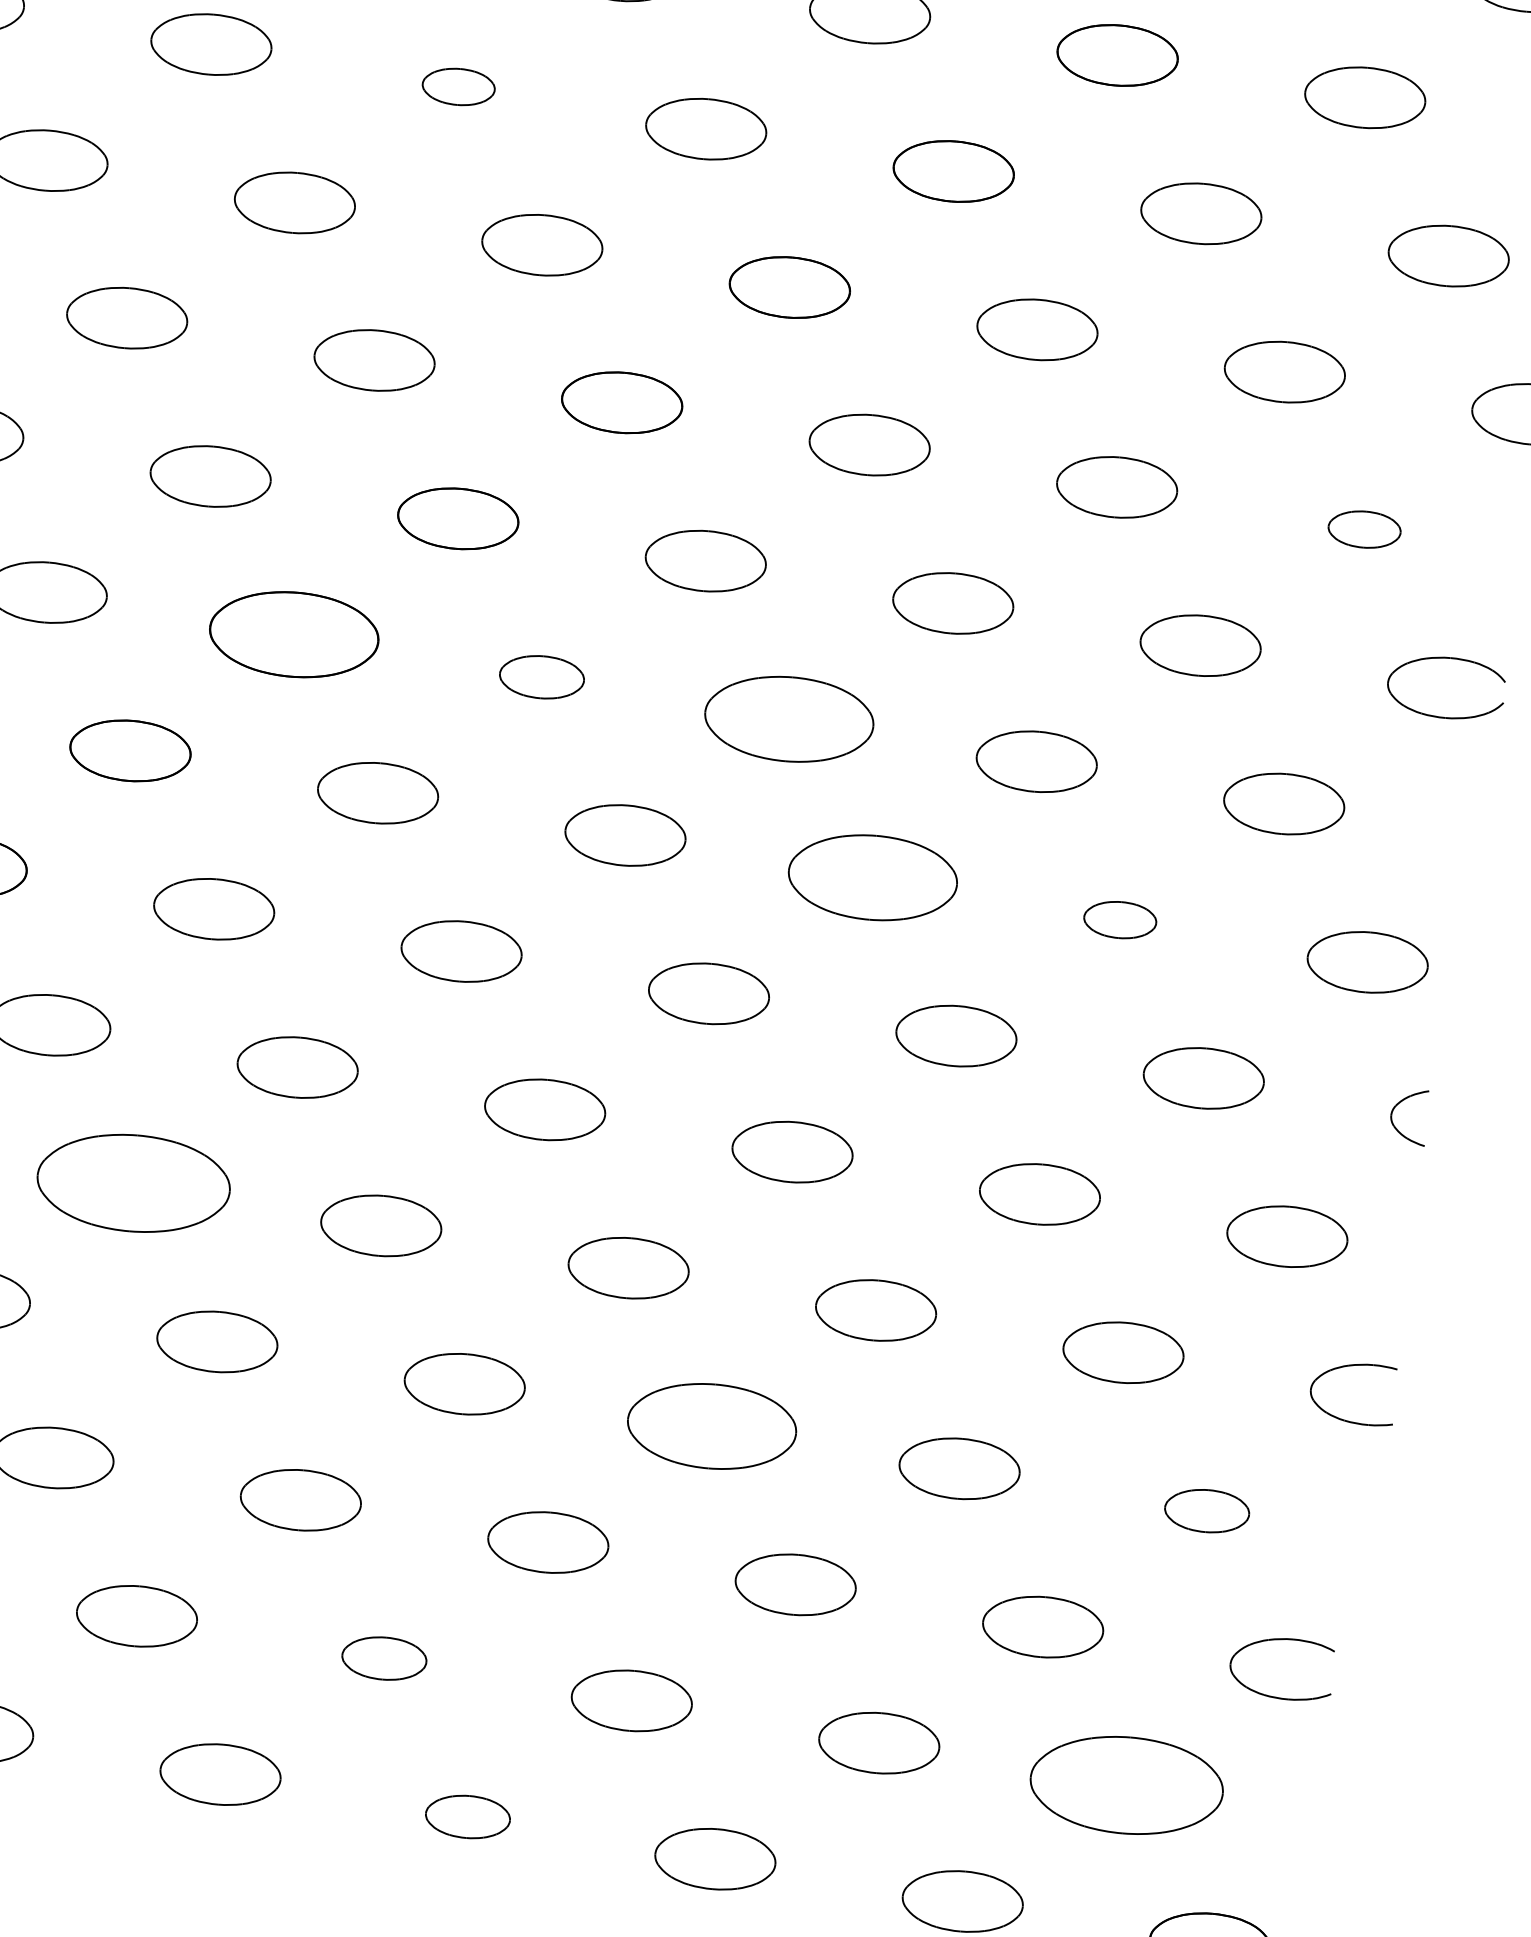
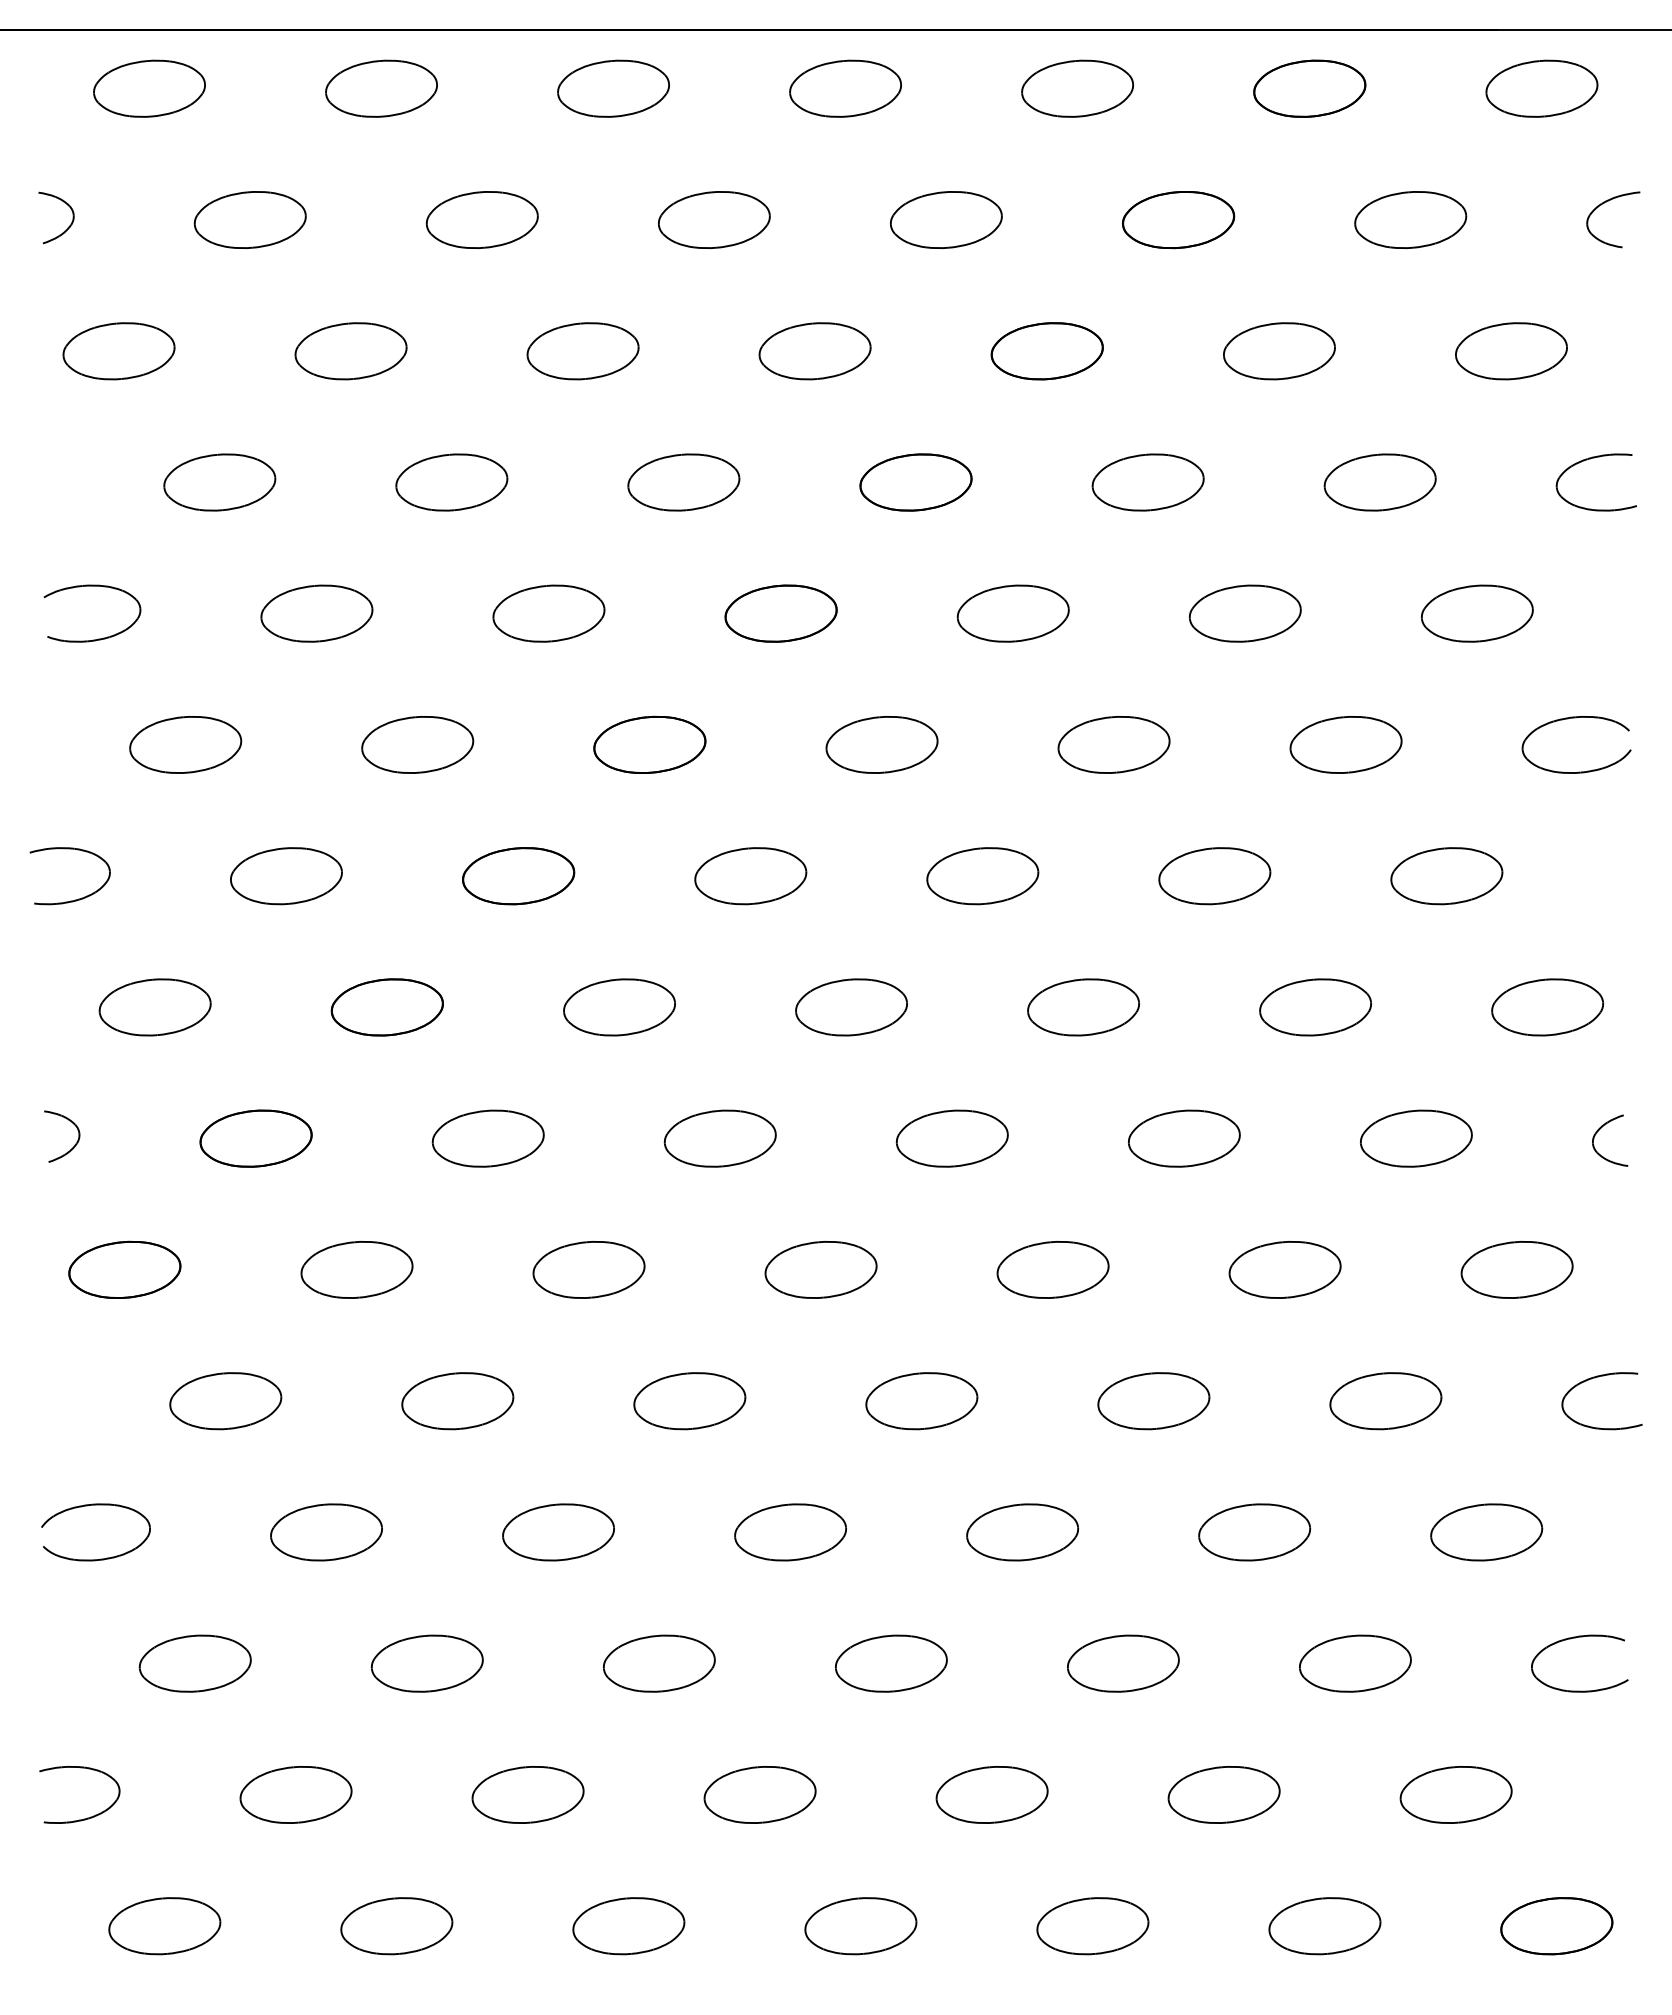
part: (458, 87) -> (582, 351), size x1.67
part: (1364, 529) -> (1477, 613), size x1.67
part: (294, 635) -> (518, 876), size x0.71
part: (541, 677) -> (750, 876), size x1.43
part: (788, 719) -> (982, 876), size x0.71
part: (872, 877) -> (1083, 1007), size x0.71
part: (1120, 920) -> (1315, 1007), size x1.67
part: (133, 1183) -> (457, 1401), size x0.62
part: (712, 1426) -> (1022, 1532), size x0.71
part: (1206, 1511) -> (1486, 1532), size x1.43
part: (383, 1658) -> (759, 1794), size x1.43
part: (1126, 1784) -> (1455, 1794), size x0.62
part: (467, 1817) -> (860, 1926), size x1.43

